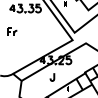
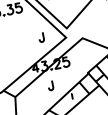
curve: (53, 36) -> (42, 37), added

